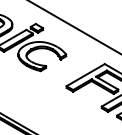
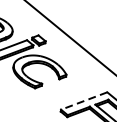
line: (85, 75) -> (83, 101), solid -> dashed

